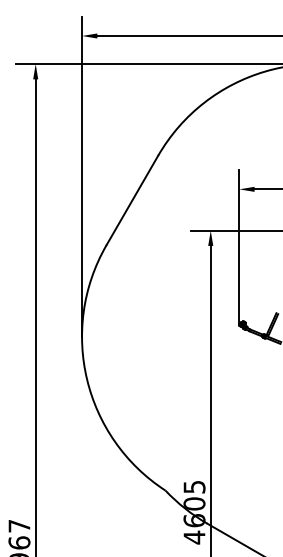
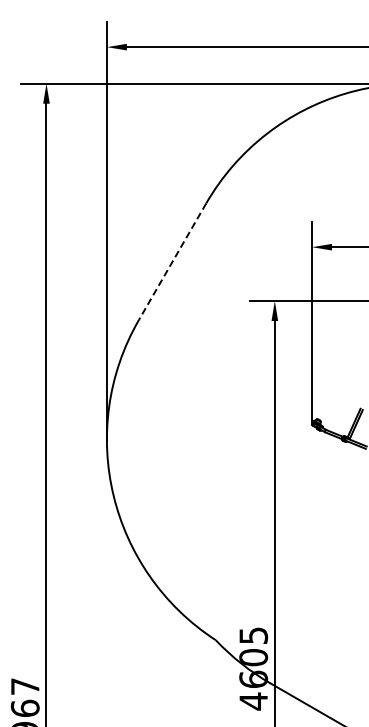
line: (132, 201) -> (172, 262), solid -> dashed

